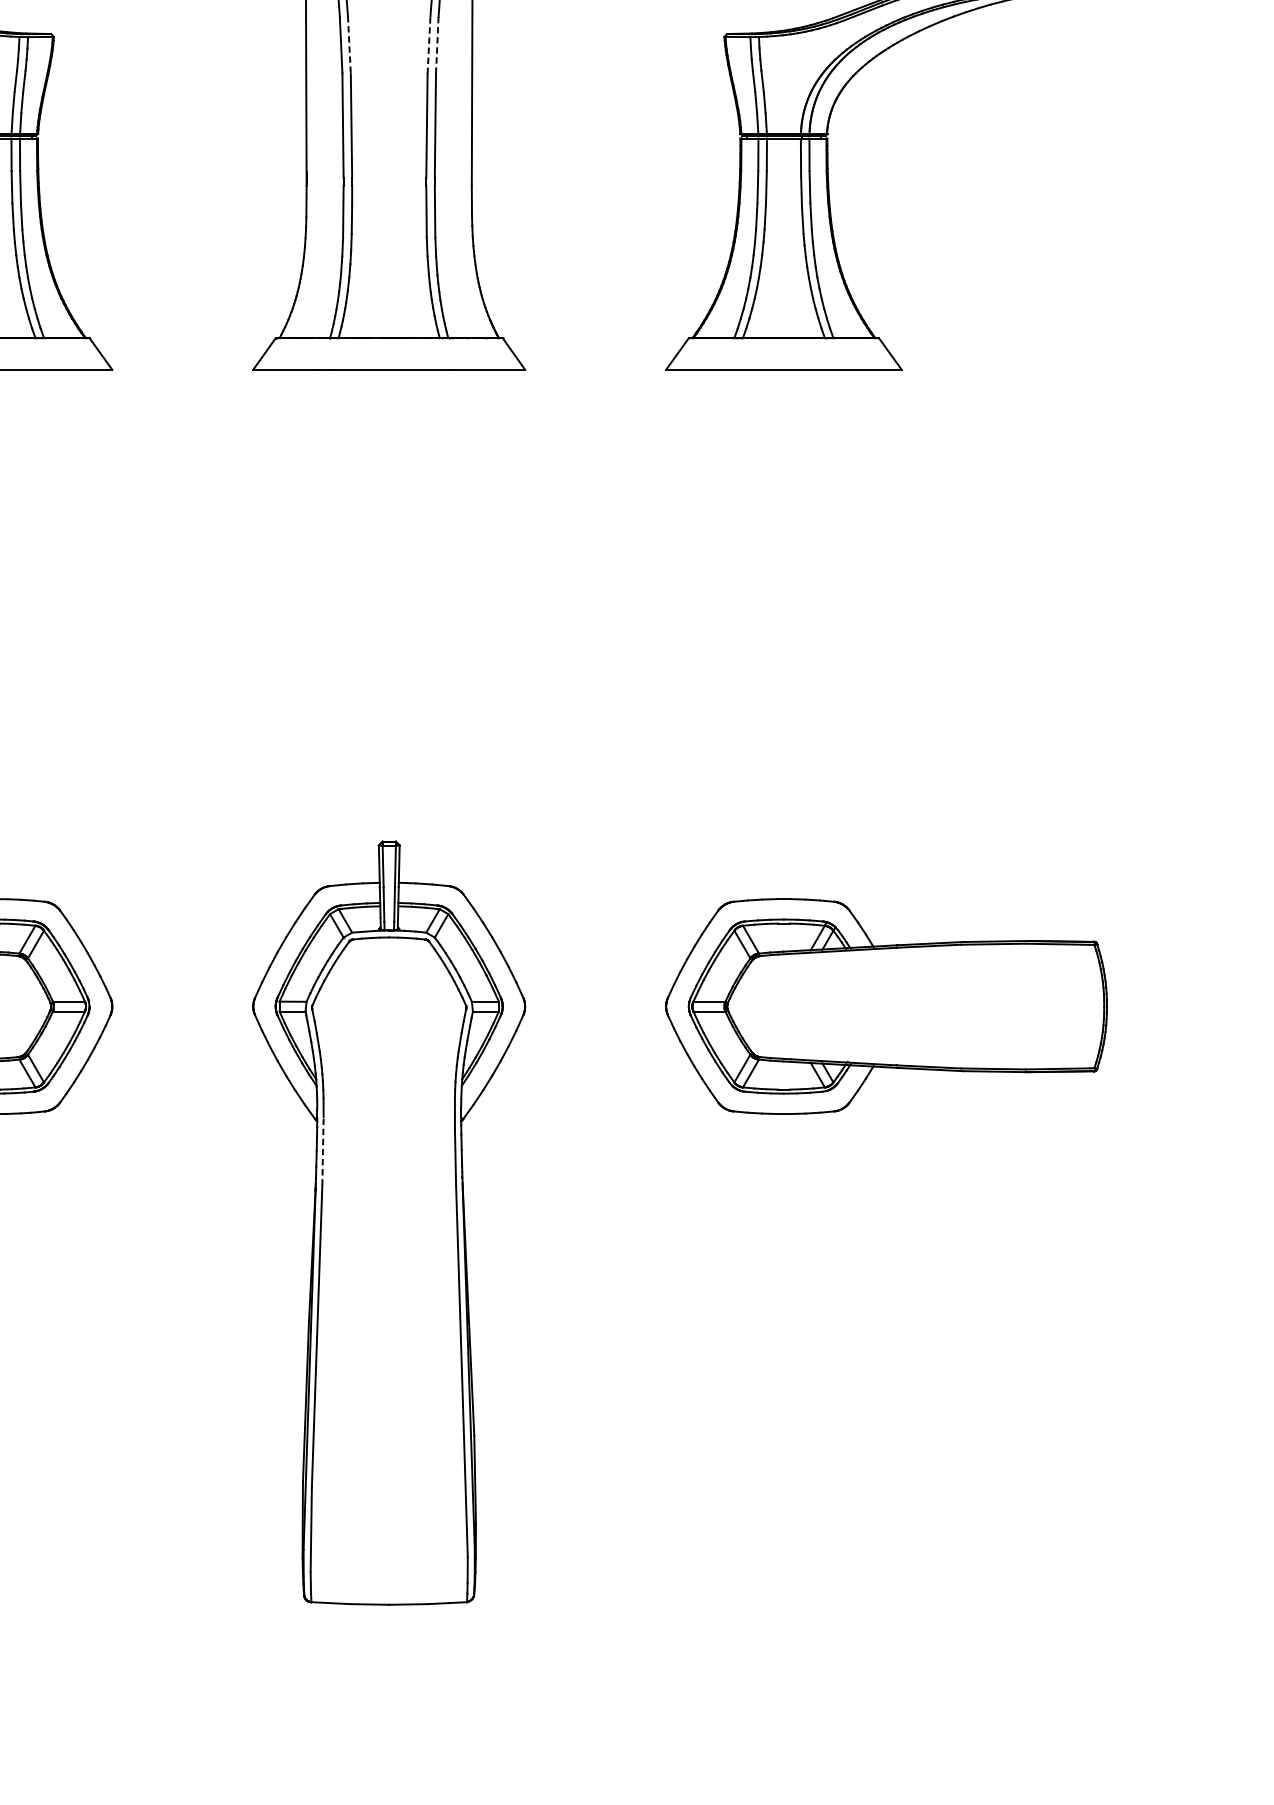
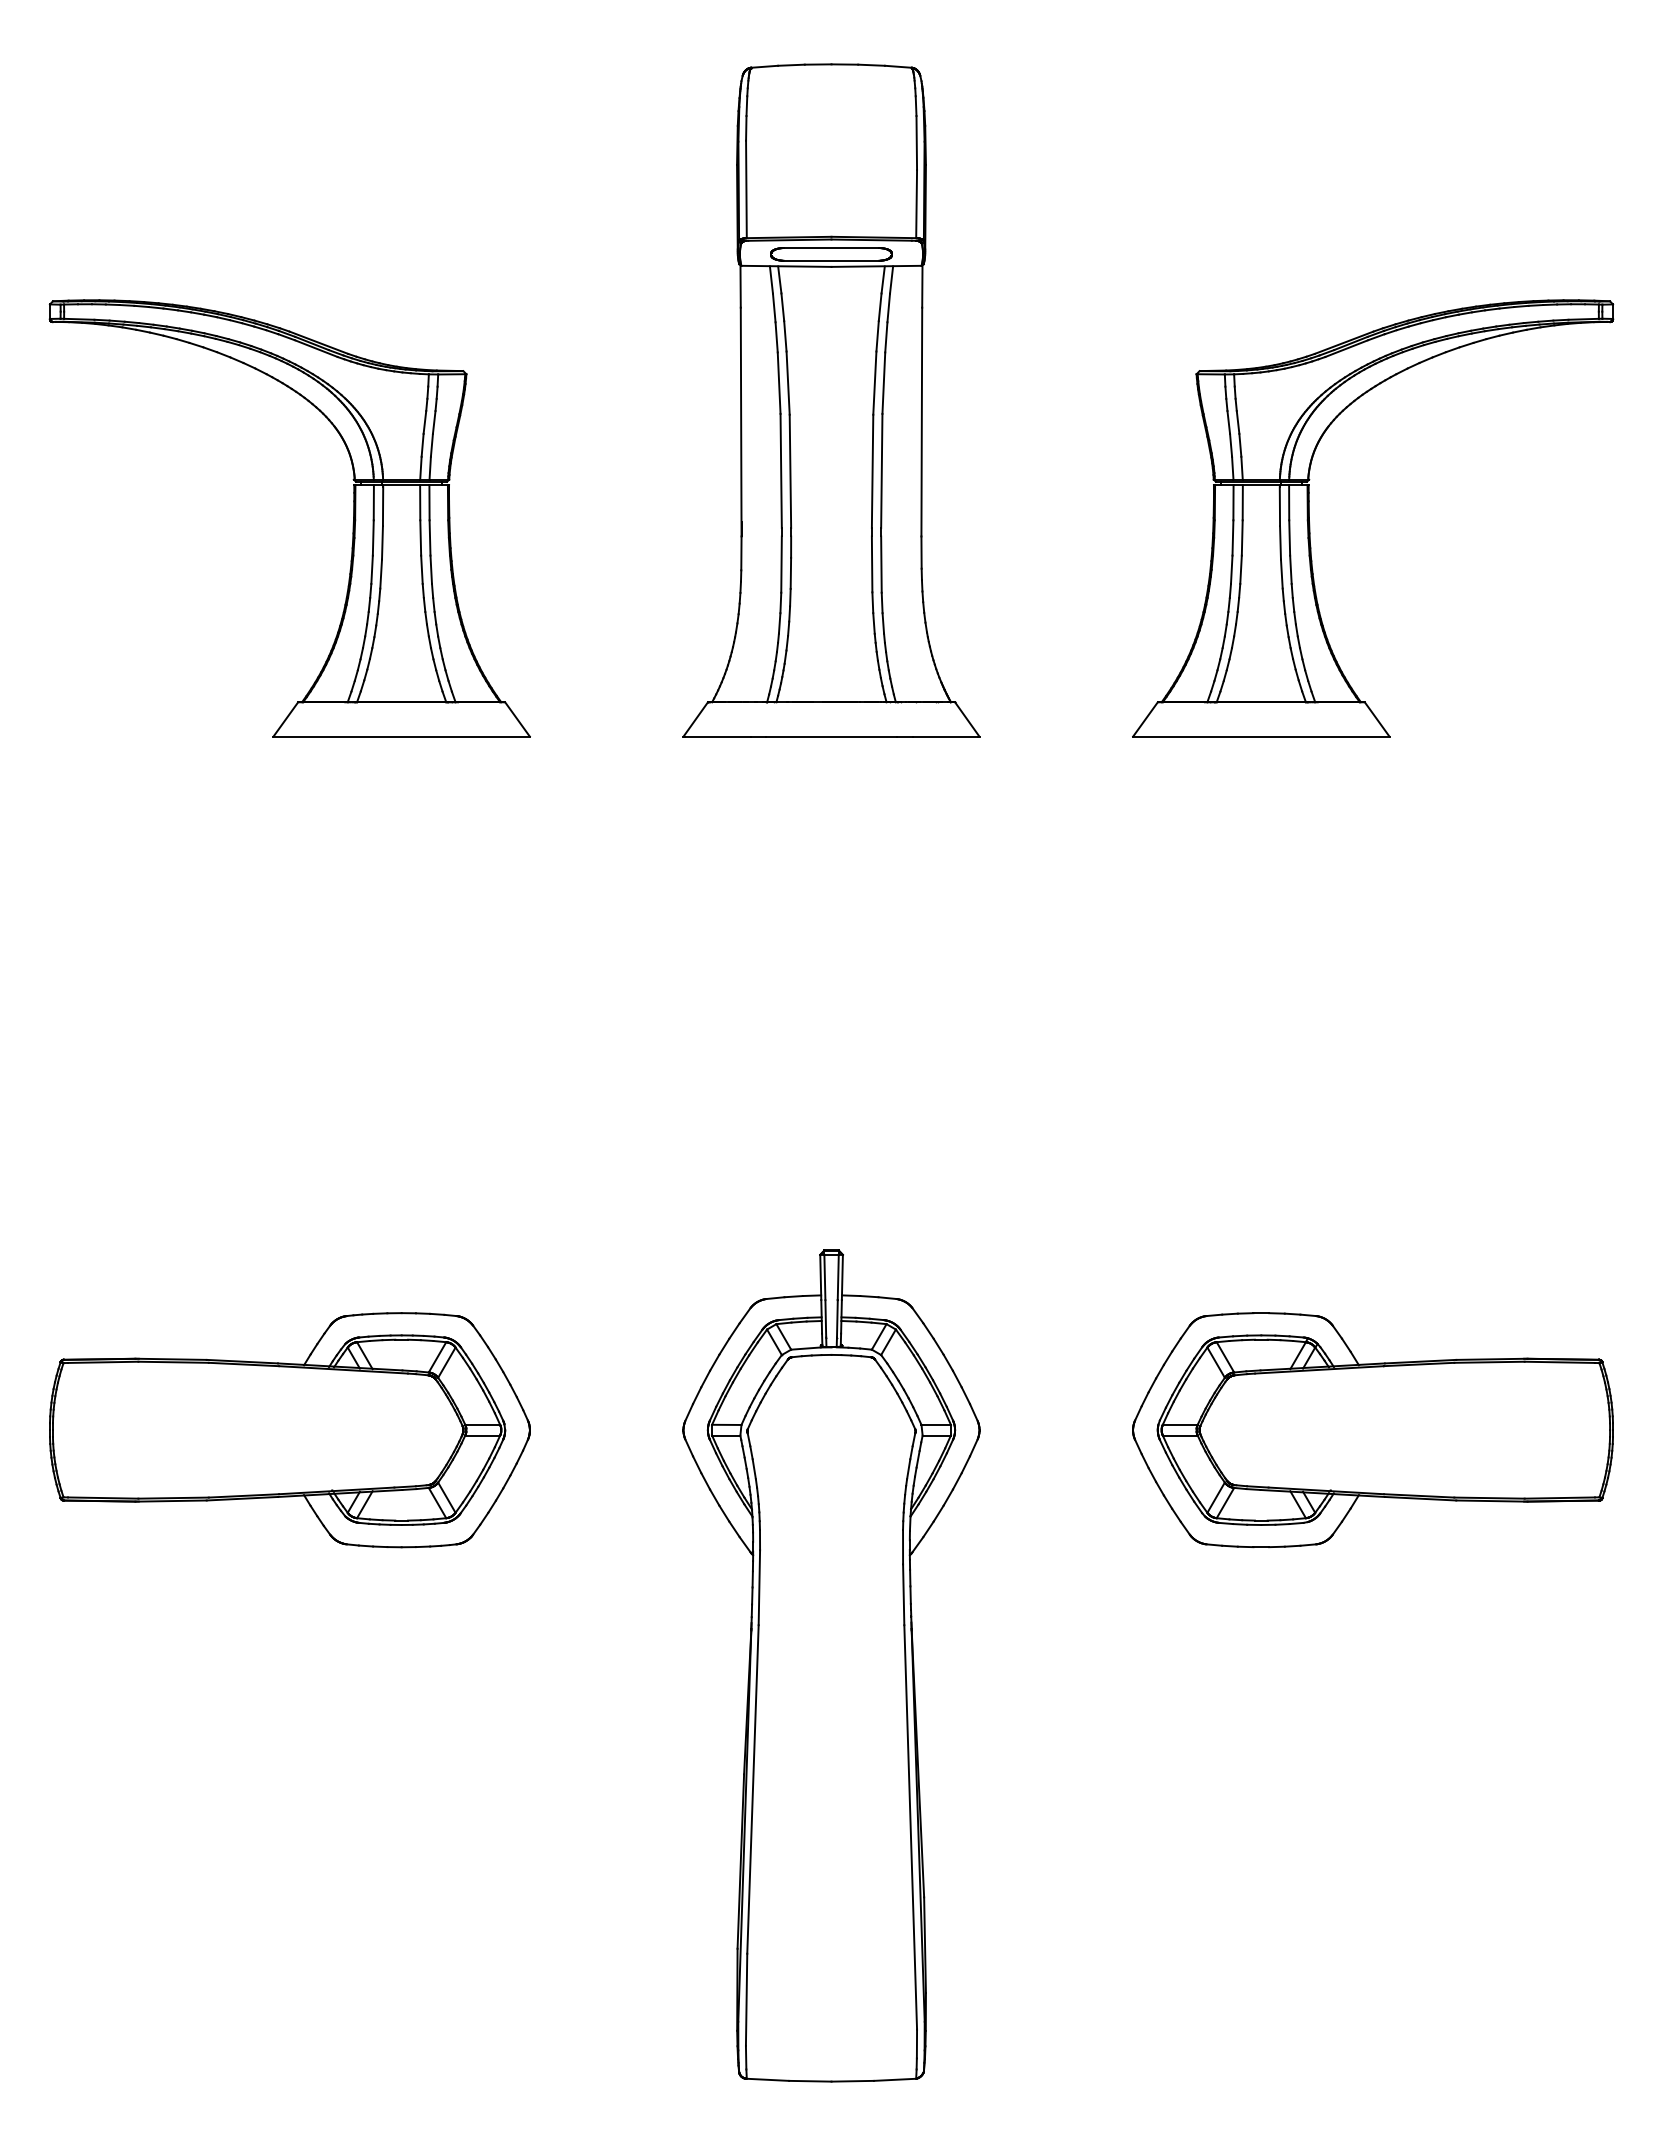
line: (349, 45) -> (788, 383), dashed -> solid
line: (428, 45) -> (874, 383), dashed -> solid
line: (436, 45) -> (883, 383), dashed -> solid
line: (323, 1151) -> (759, 1587), dashed -> solid

